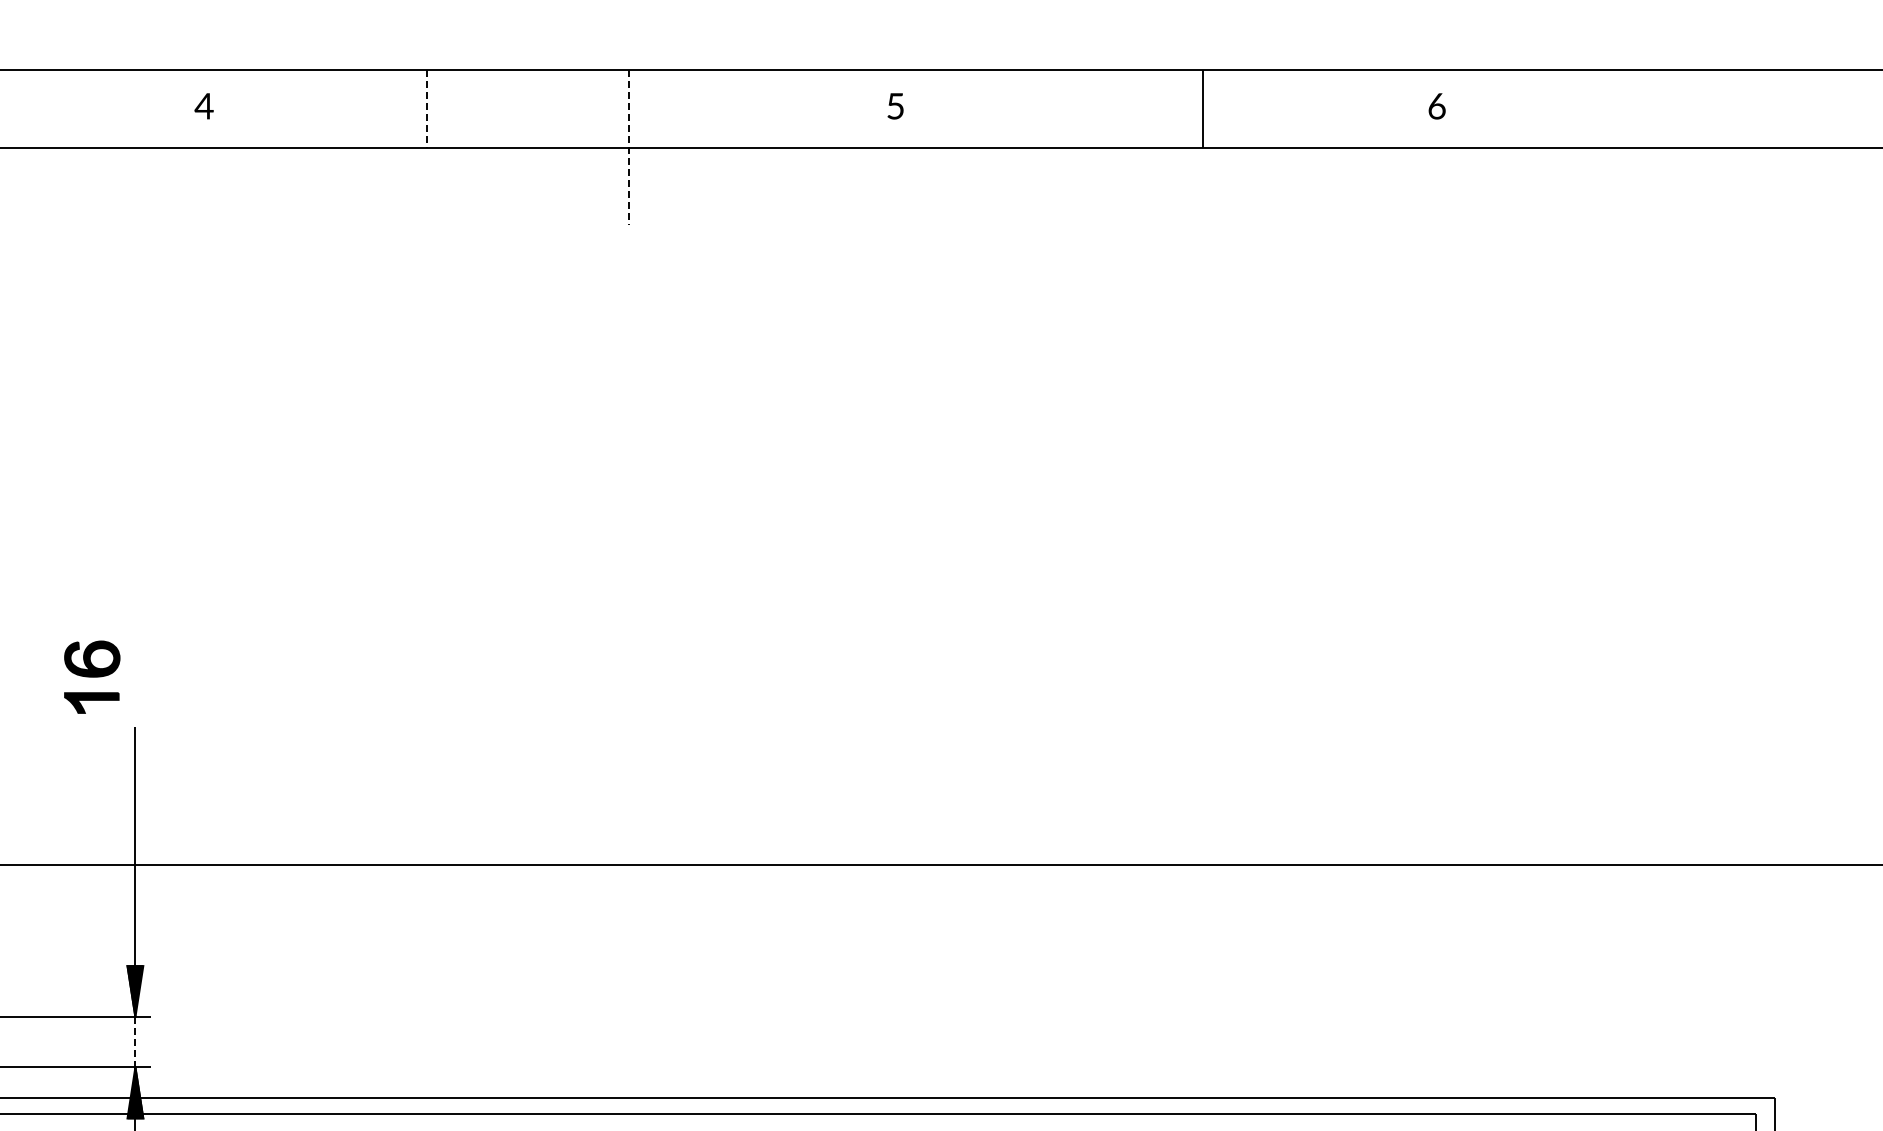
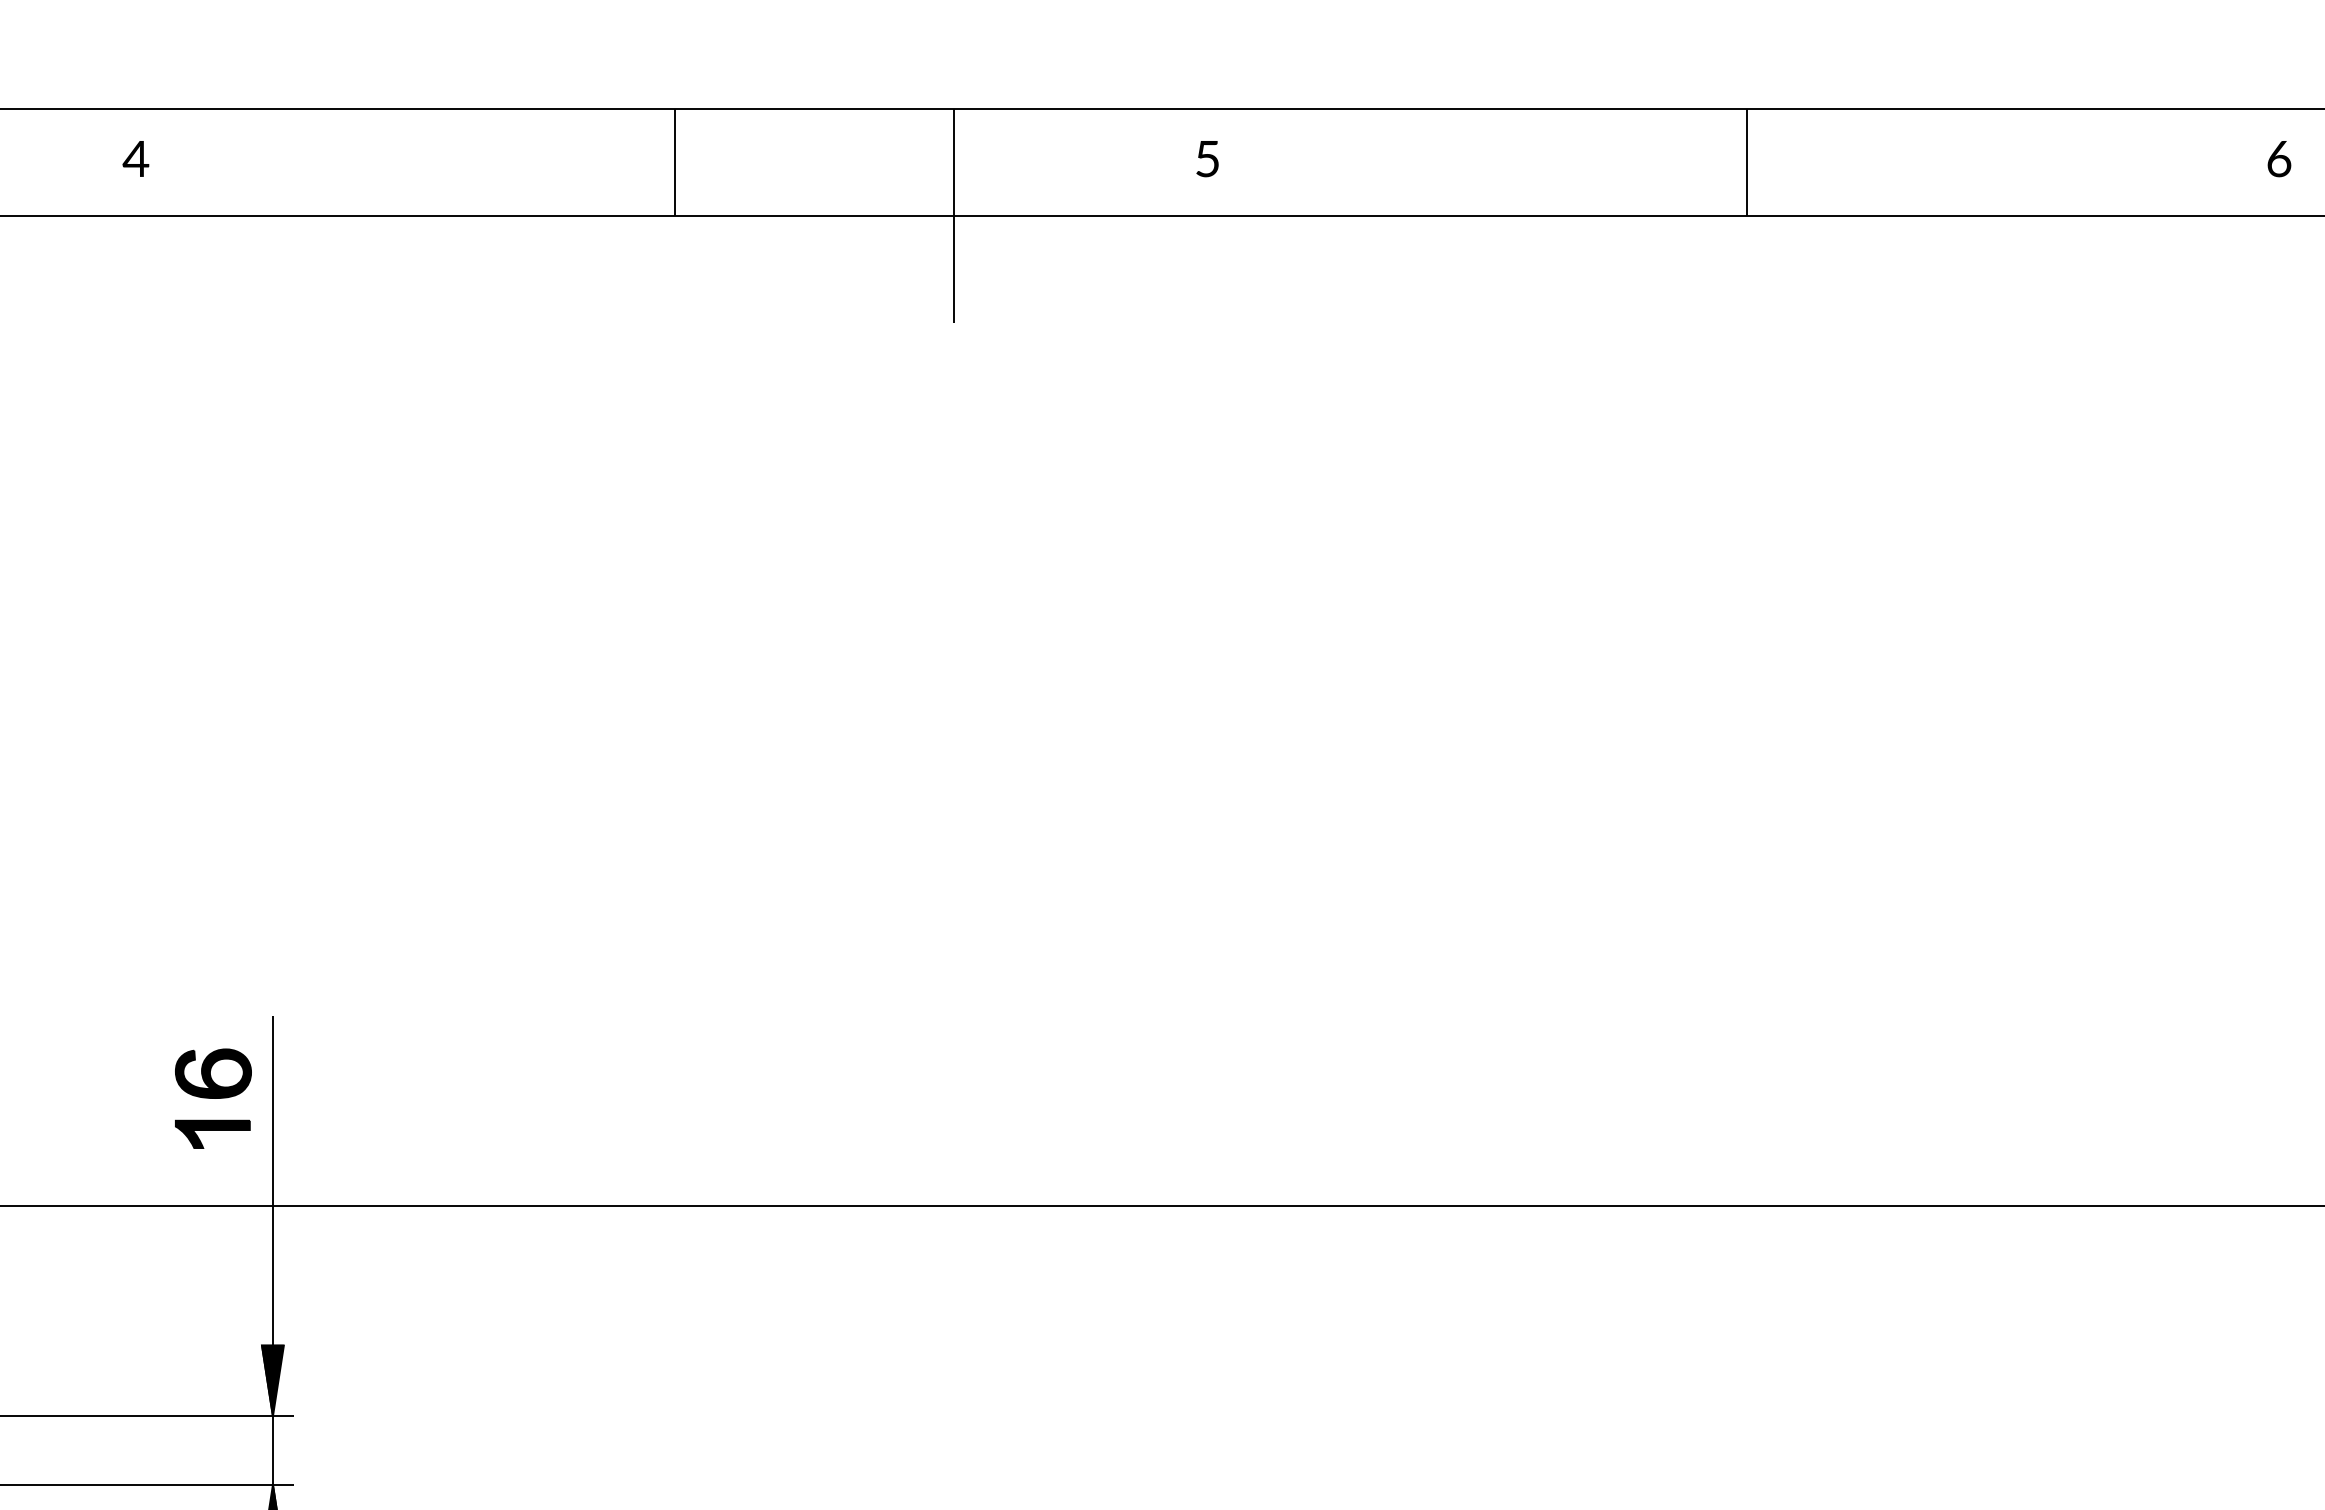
text: (203, 106) -> (135, 159), moved
text: (895, 106) -> (1207, 159), moved
text: (1436, 106) -> (2278, 159), moved
line: (427, 108) -> (676, 161), dashed -> solid
line: (628, 147) -> (953, 215), dashed -> solid
part: (92, 676) -> (213, 1097), moved
line: (135, 1042) -> (273, 1451), dashed -> solid

